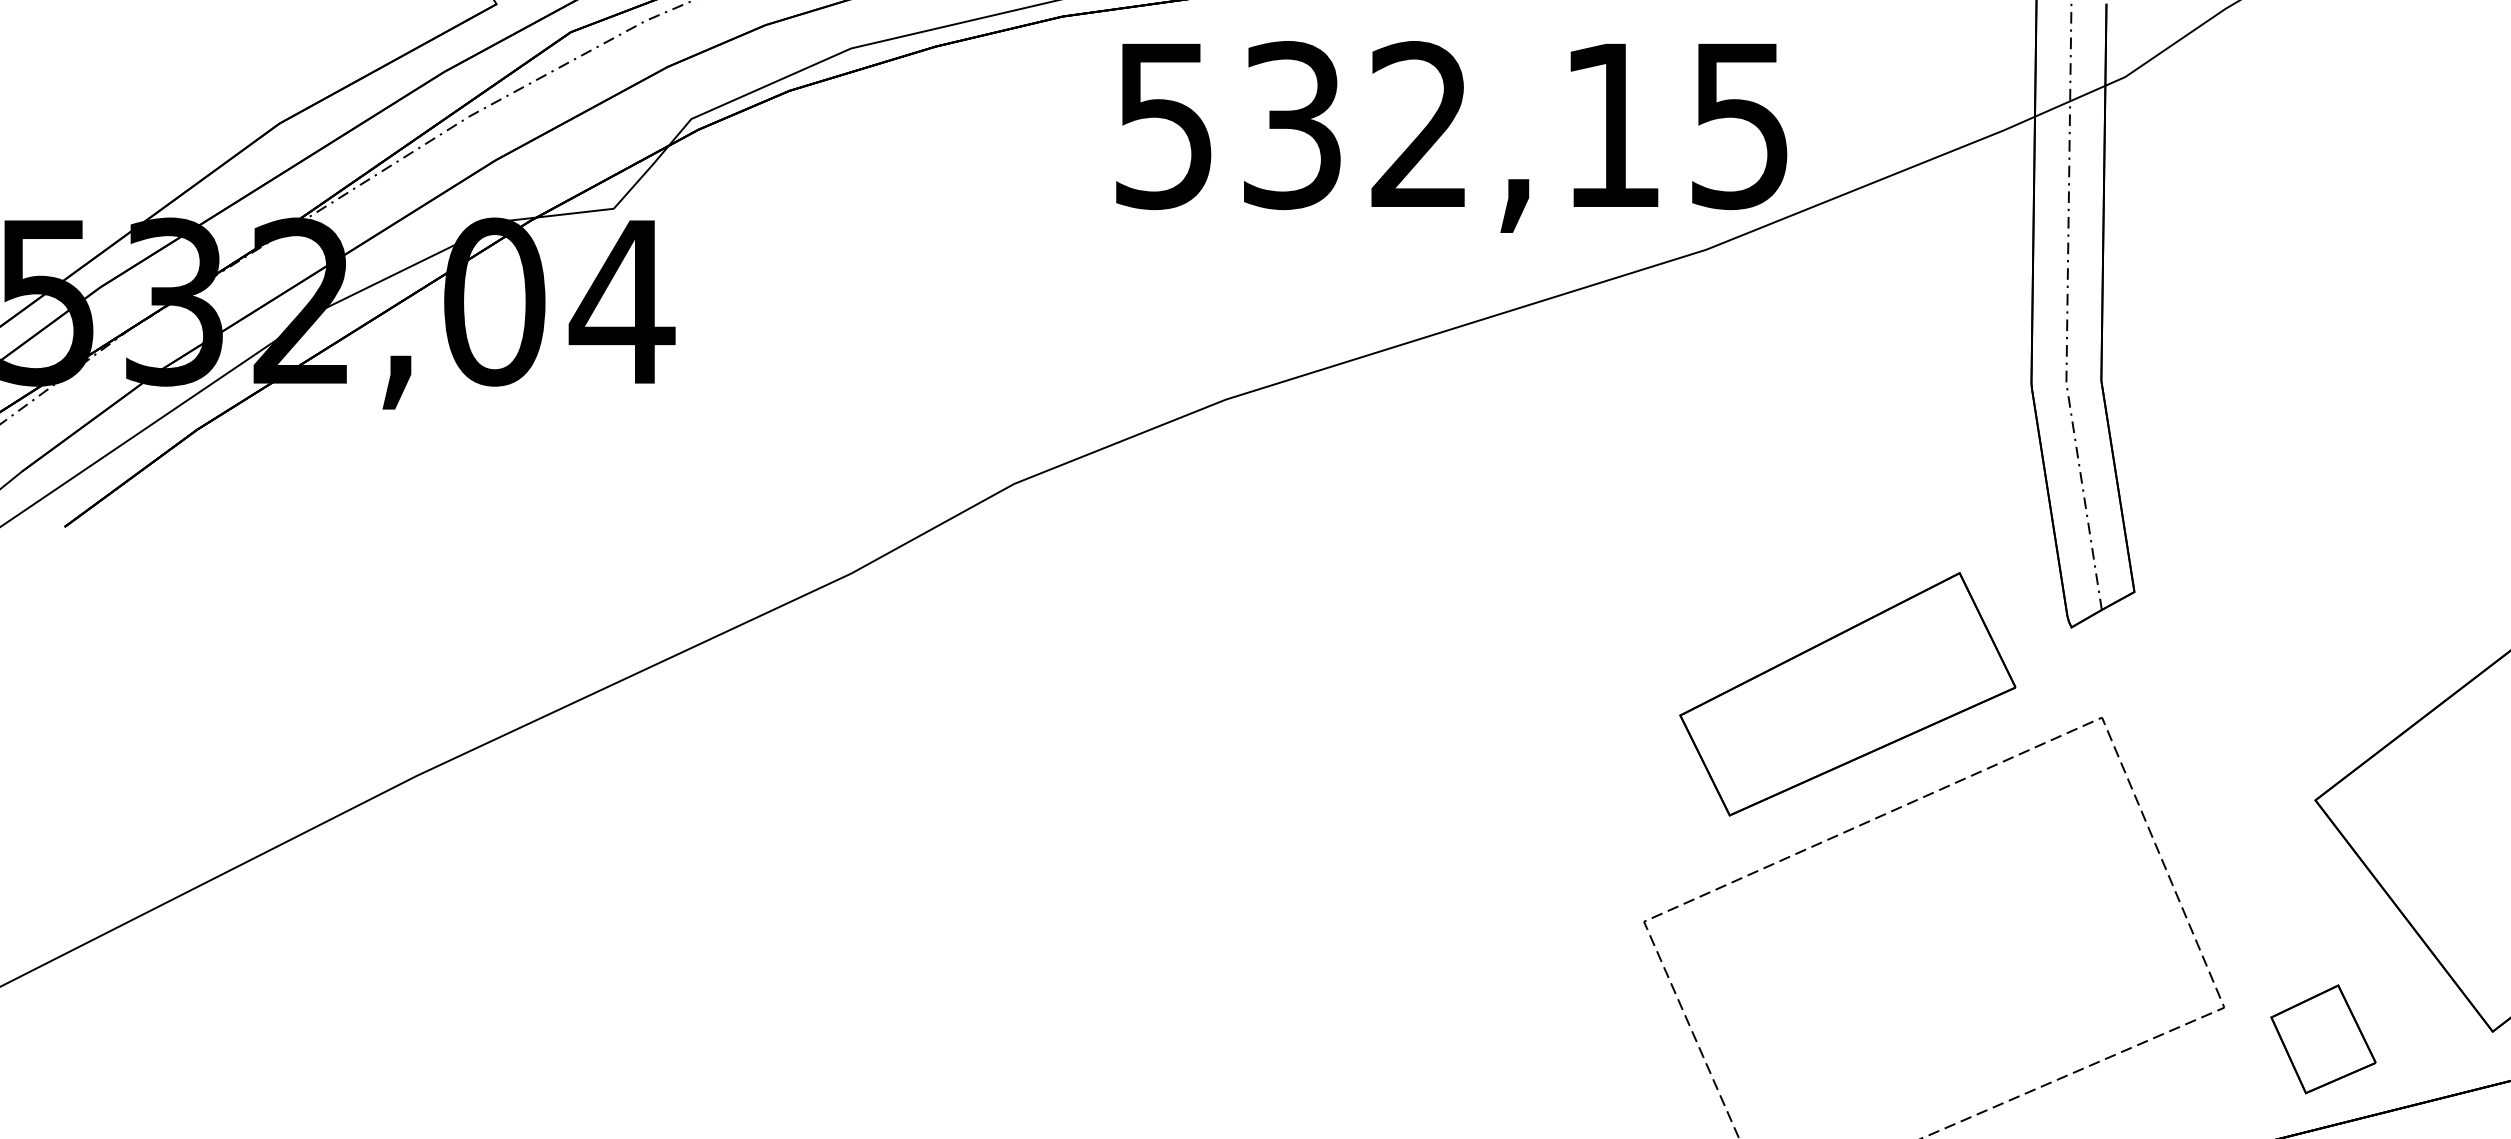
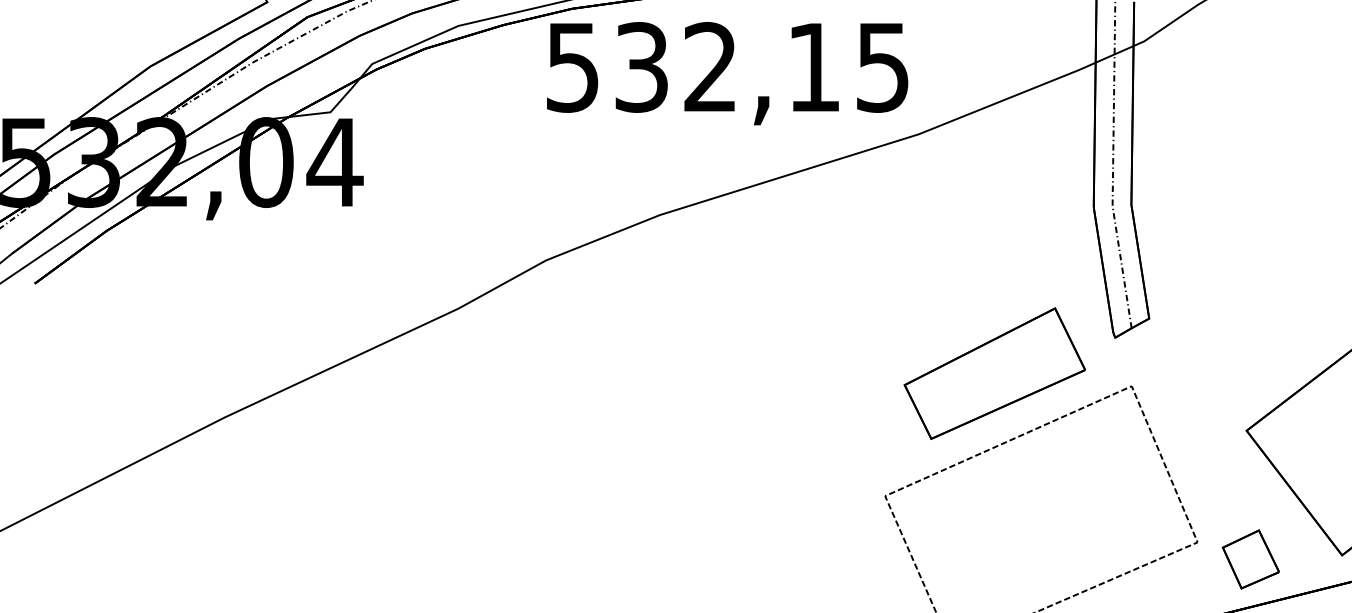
text: (1451, 136) -> (727, 73), moved

